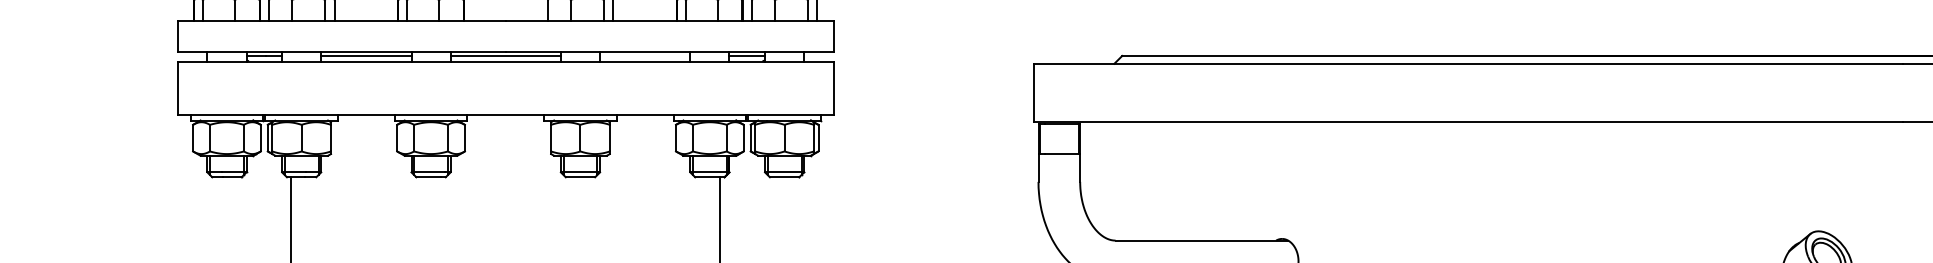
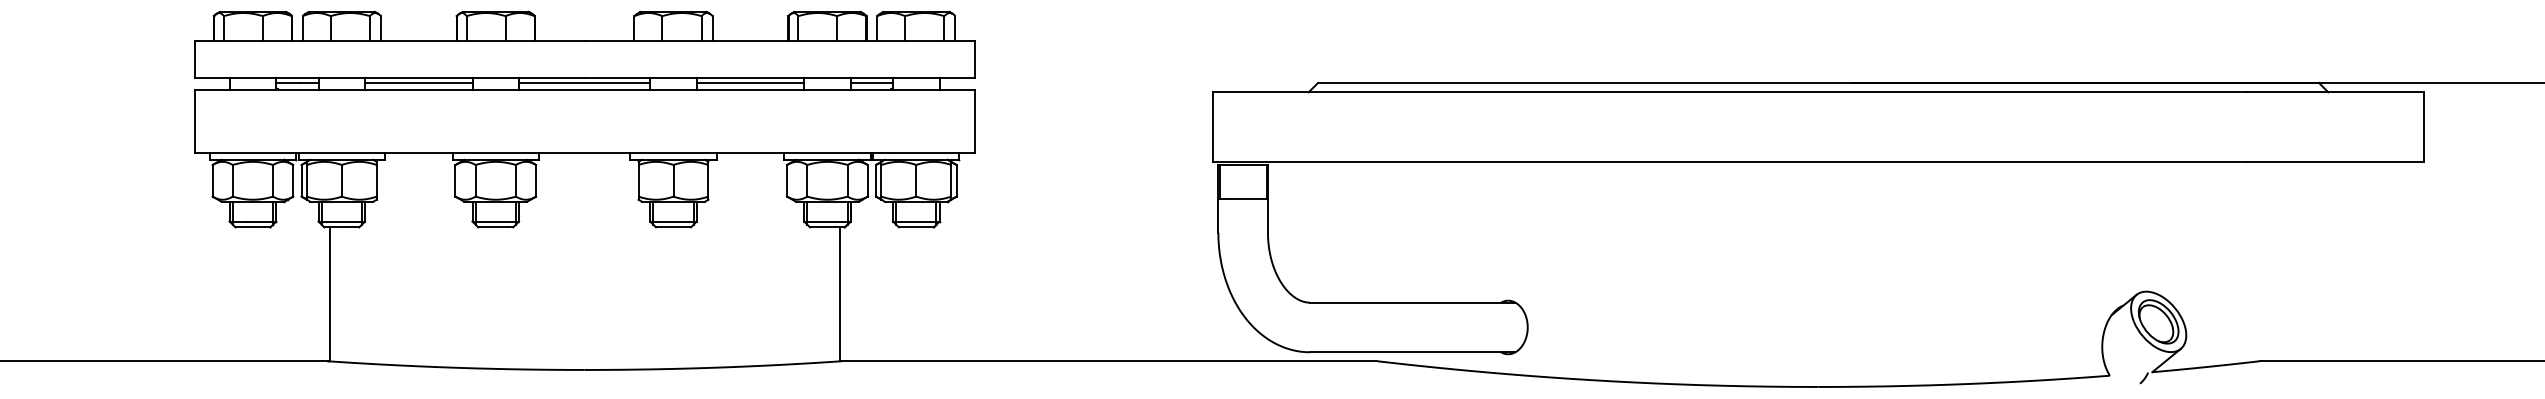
line: (645, 56) -> (750, 83), added

